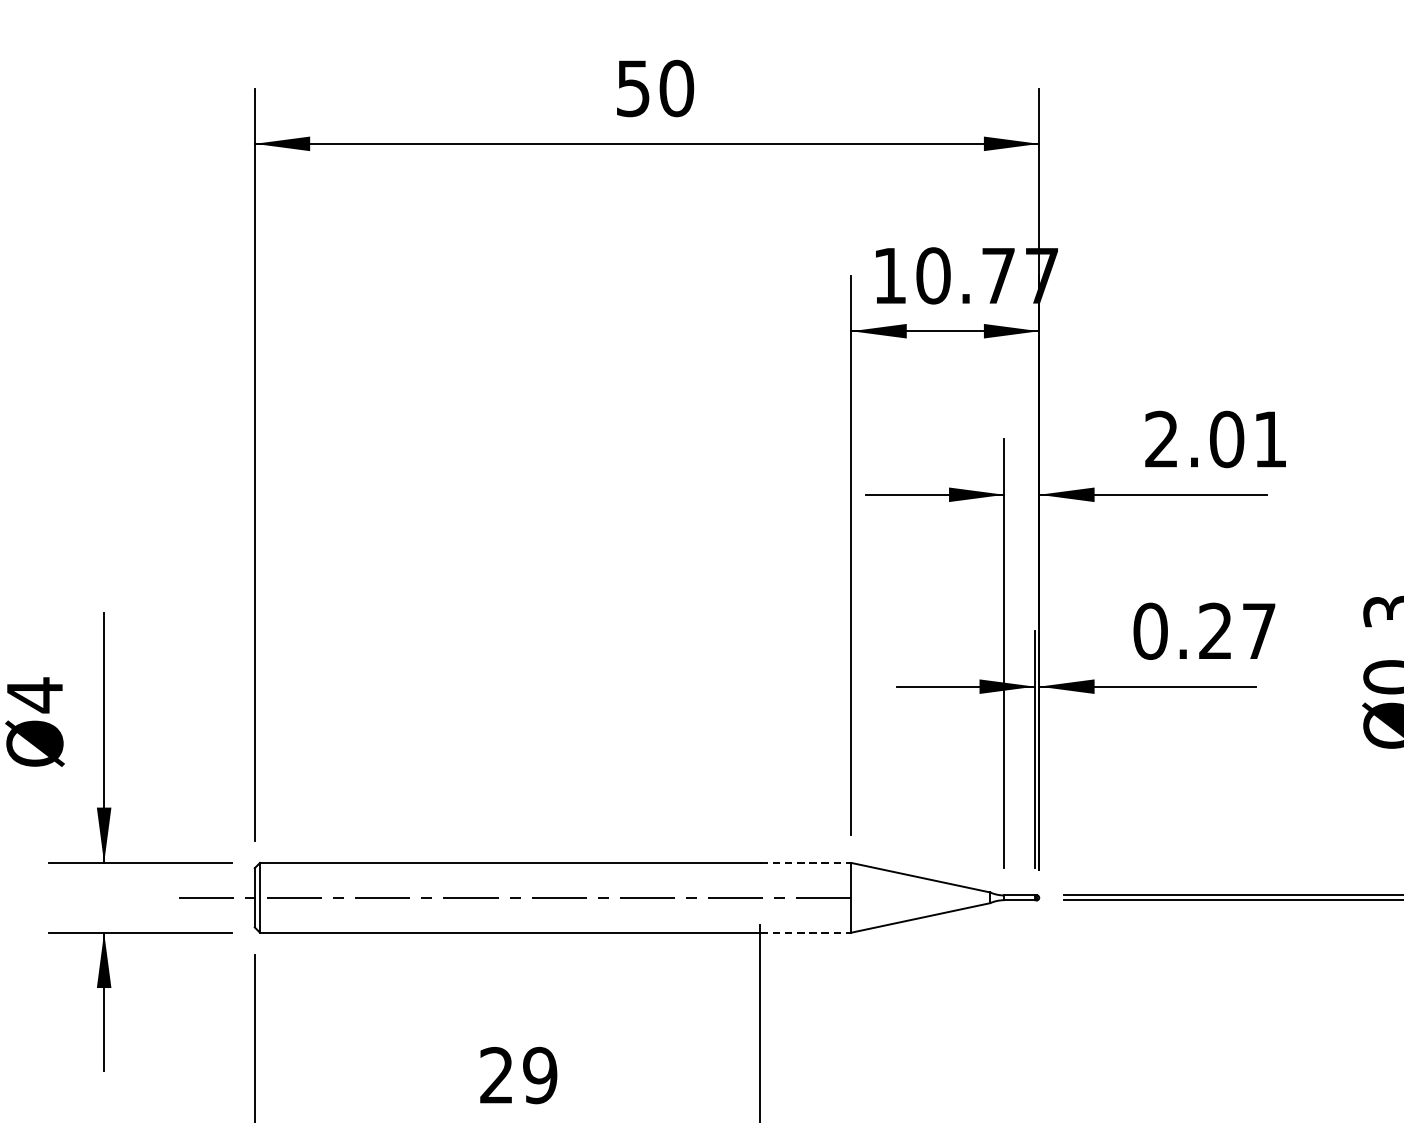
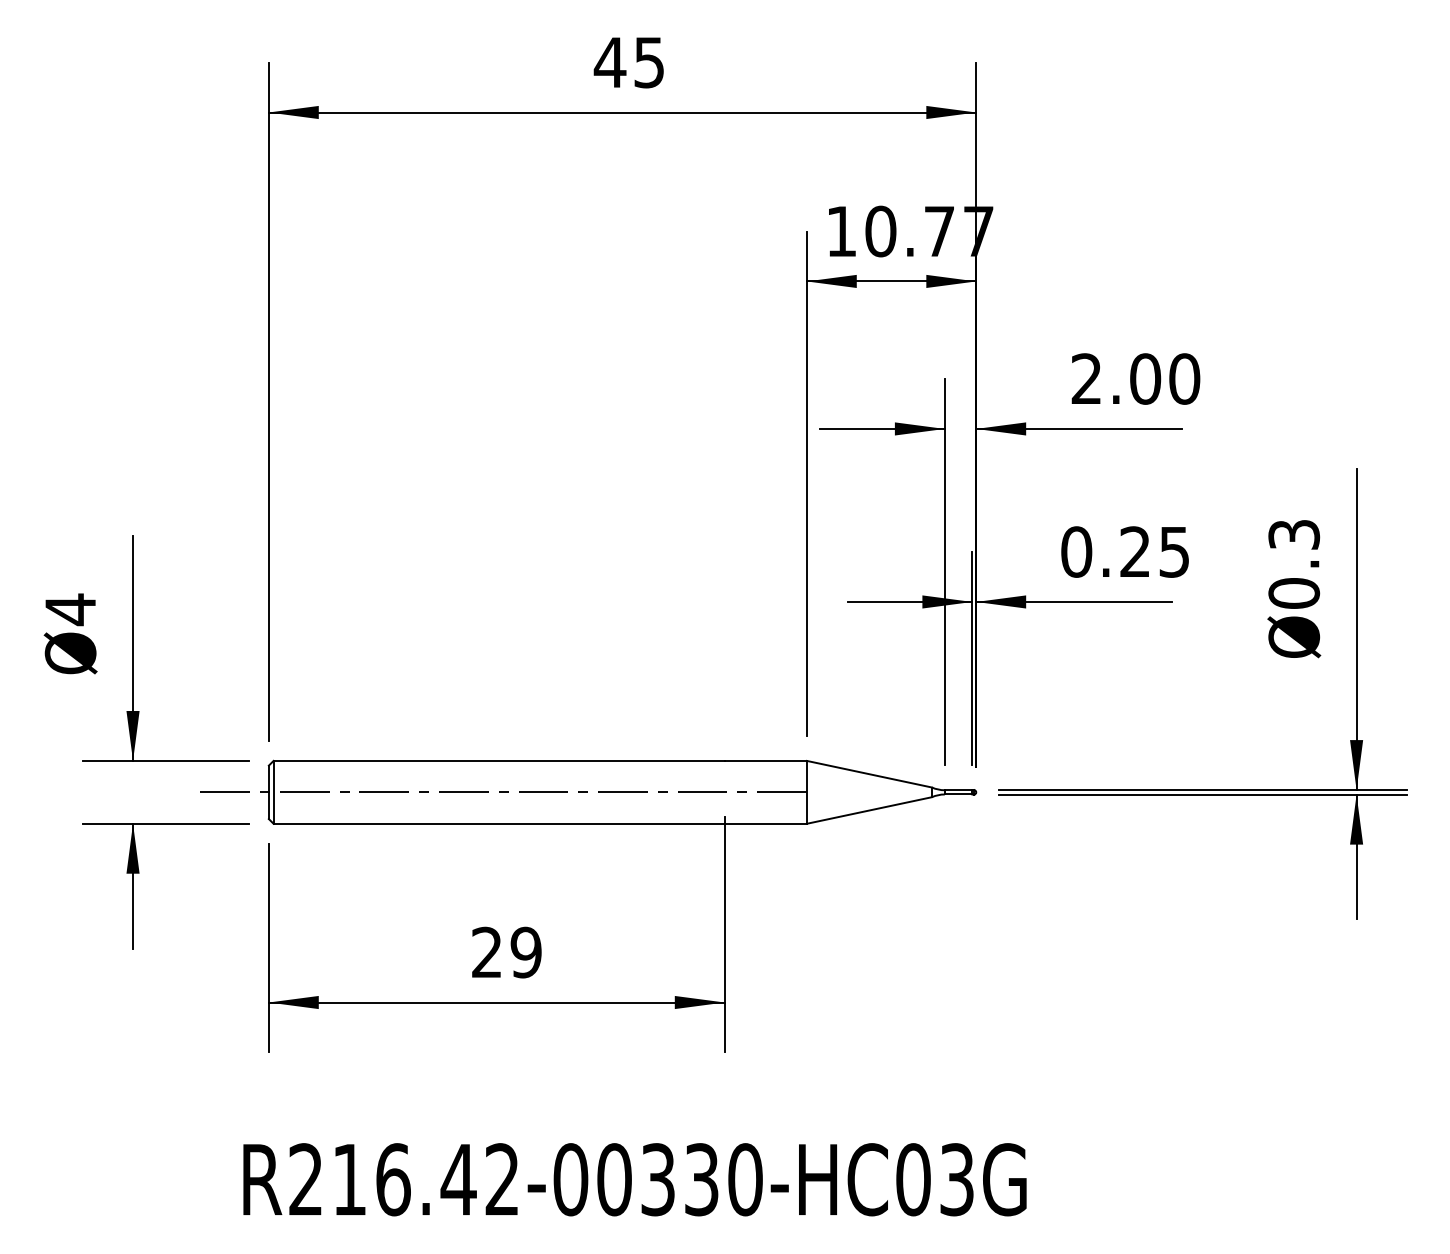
text: (653, 88) -> (628, 62), 50 -> 45
text: (1270, 438) -> (1184, 378), 2.01 -> 2.00
text: (1258, 631) -> (1173, 552), 0.27 -> 0.25
line: (806, 862) -> (766, 760), dashed -> solid
line: (806, 932) -> (766, 823), dashed -> solid

